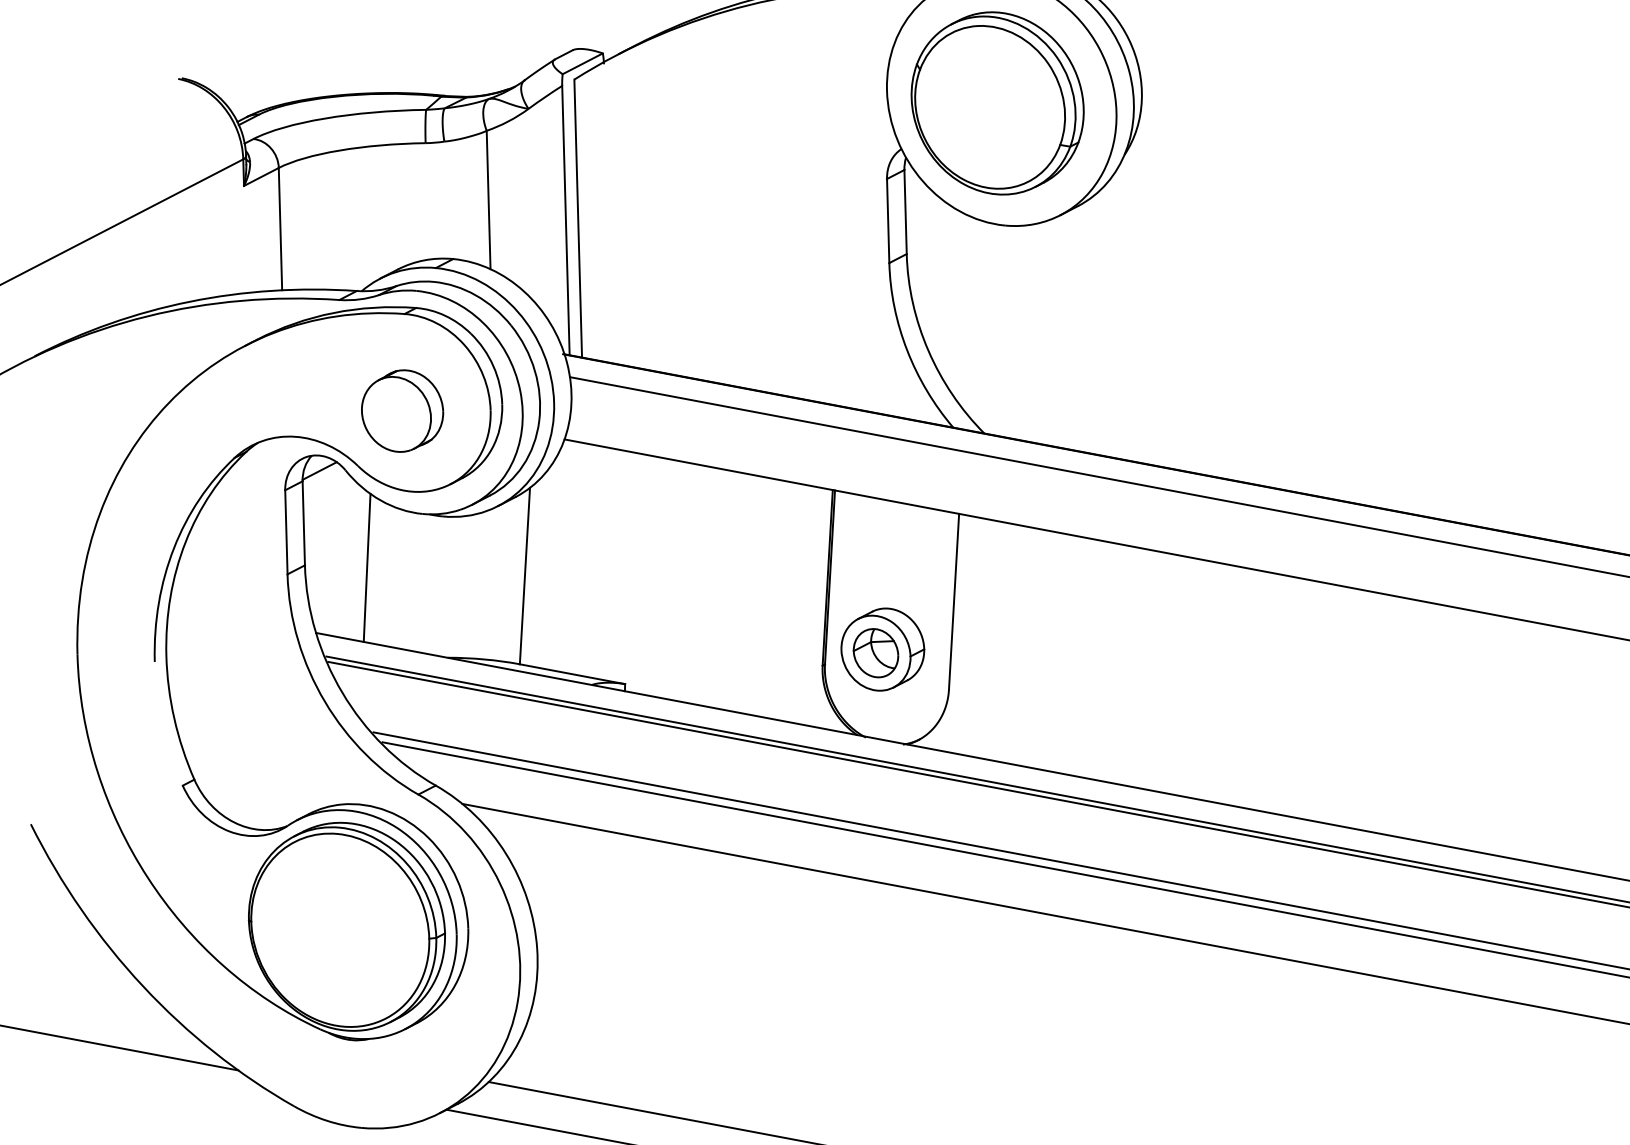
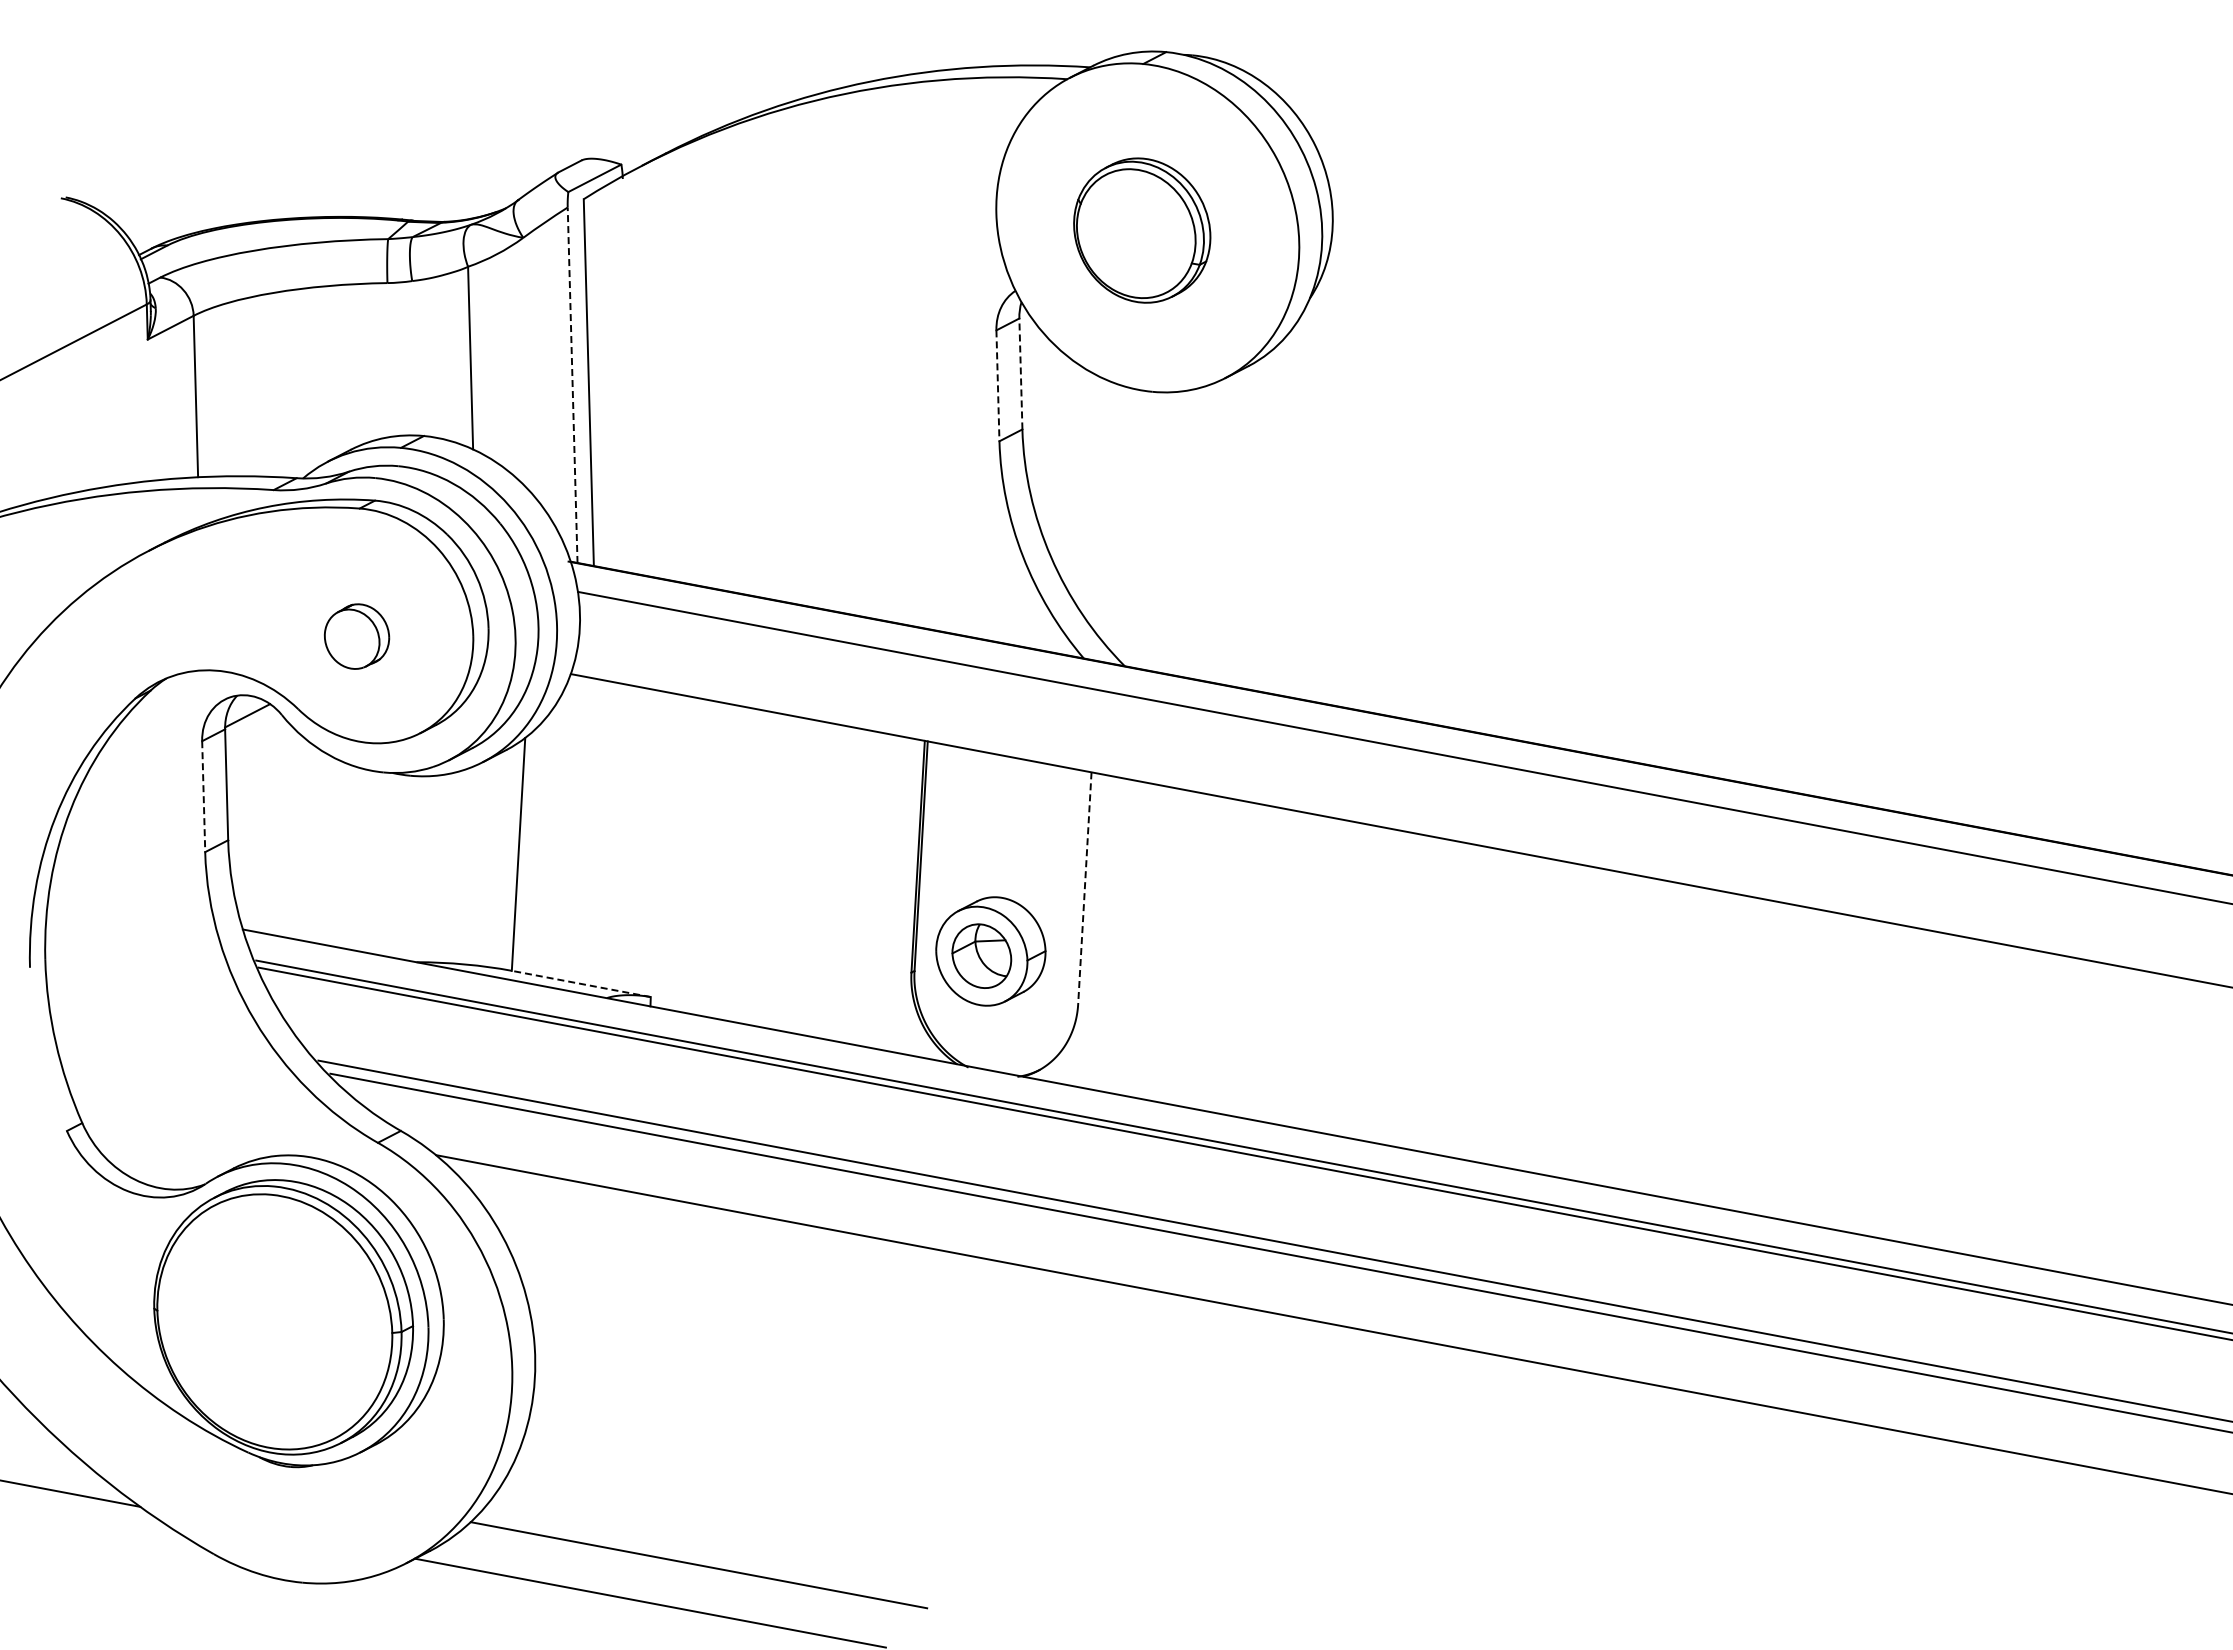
part: (996, 103) -> (1141, 230), size x0.6
line: (905, 211) -> (1020, 373), solid -> dashed
line: (565, 220) -> (572, 385), solid -> dashed
line: (887, 221) -> (997, 386), solid -> dashed
part: (402, 410) -> (356, 636), size x0.6
line: (286, 532) -> (203, 797), solid -> dashed
line: (366, 567) -> (309, 843), removed
line: (953, 601) -> (1084, 888), solid -> dashed
line: (572, 673) -> (581, 983), solid -> dashed

